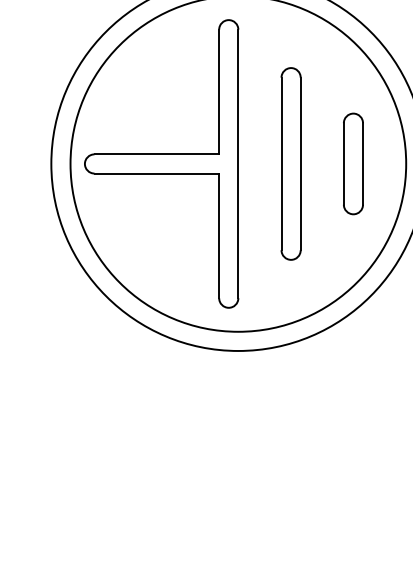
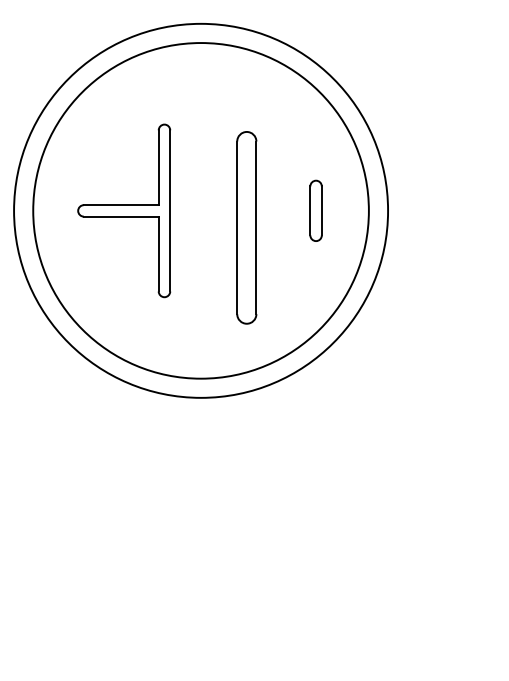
part: (160, 163) -> (123, 210), size x0.6
part: (290, 163) -> (246, 227), moved
part: (352, 163) -> (315, 210), size x0.6

